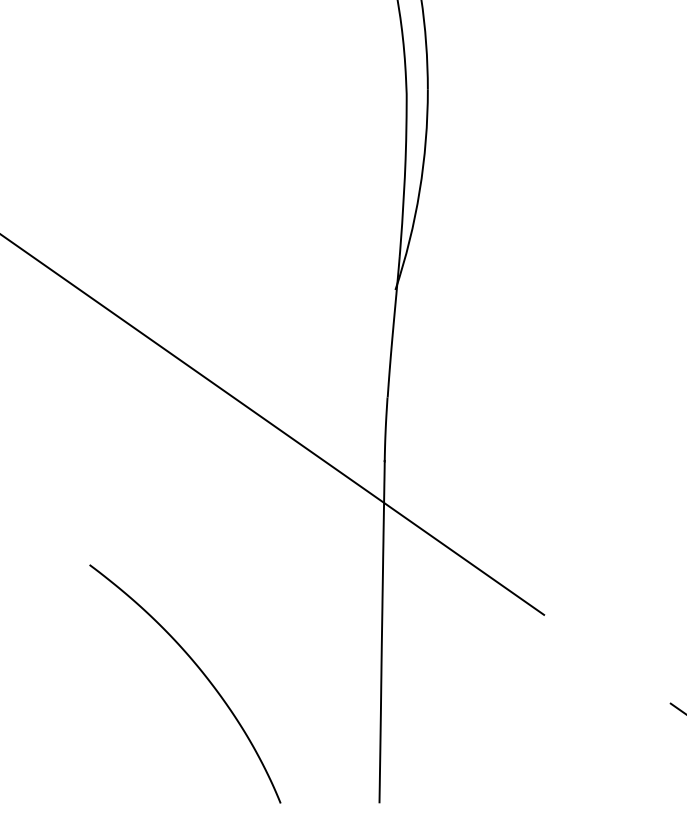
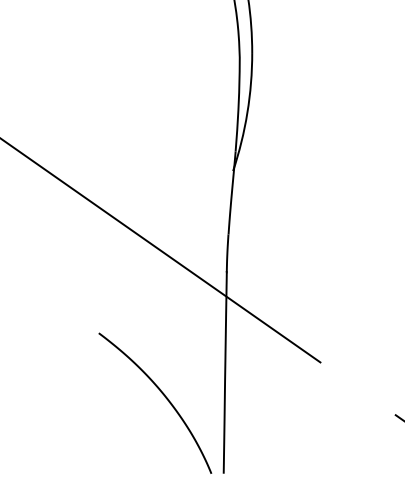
curve: (197, 668) -> (162, 394), moved

